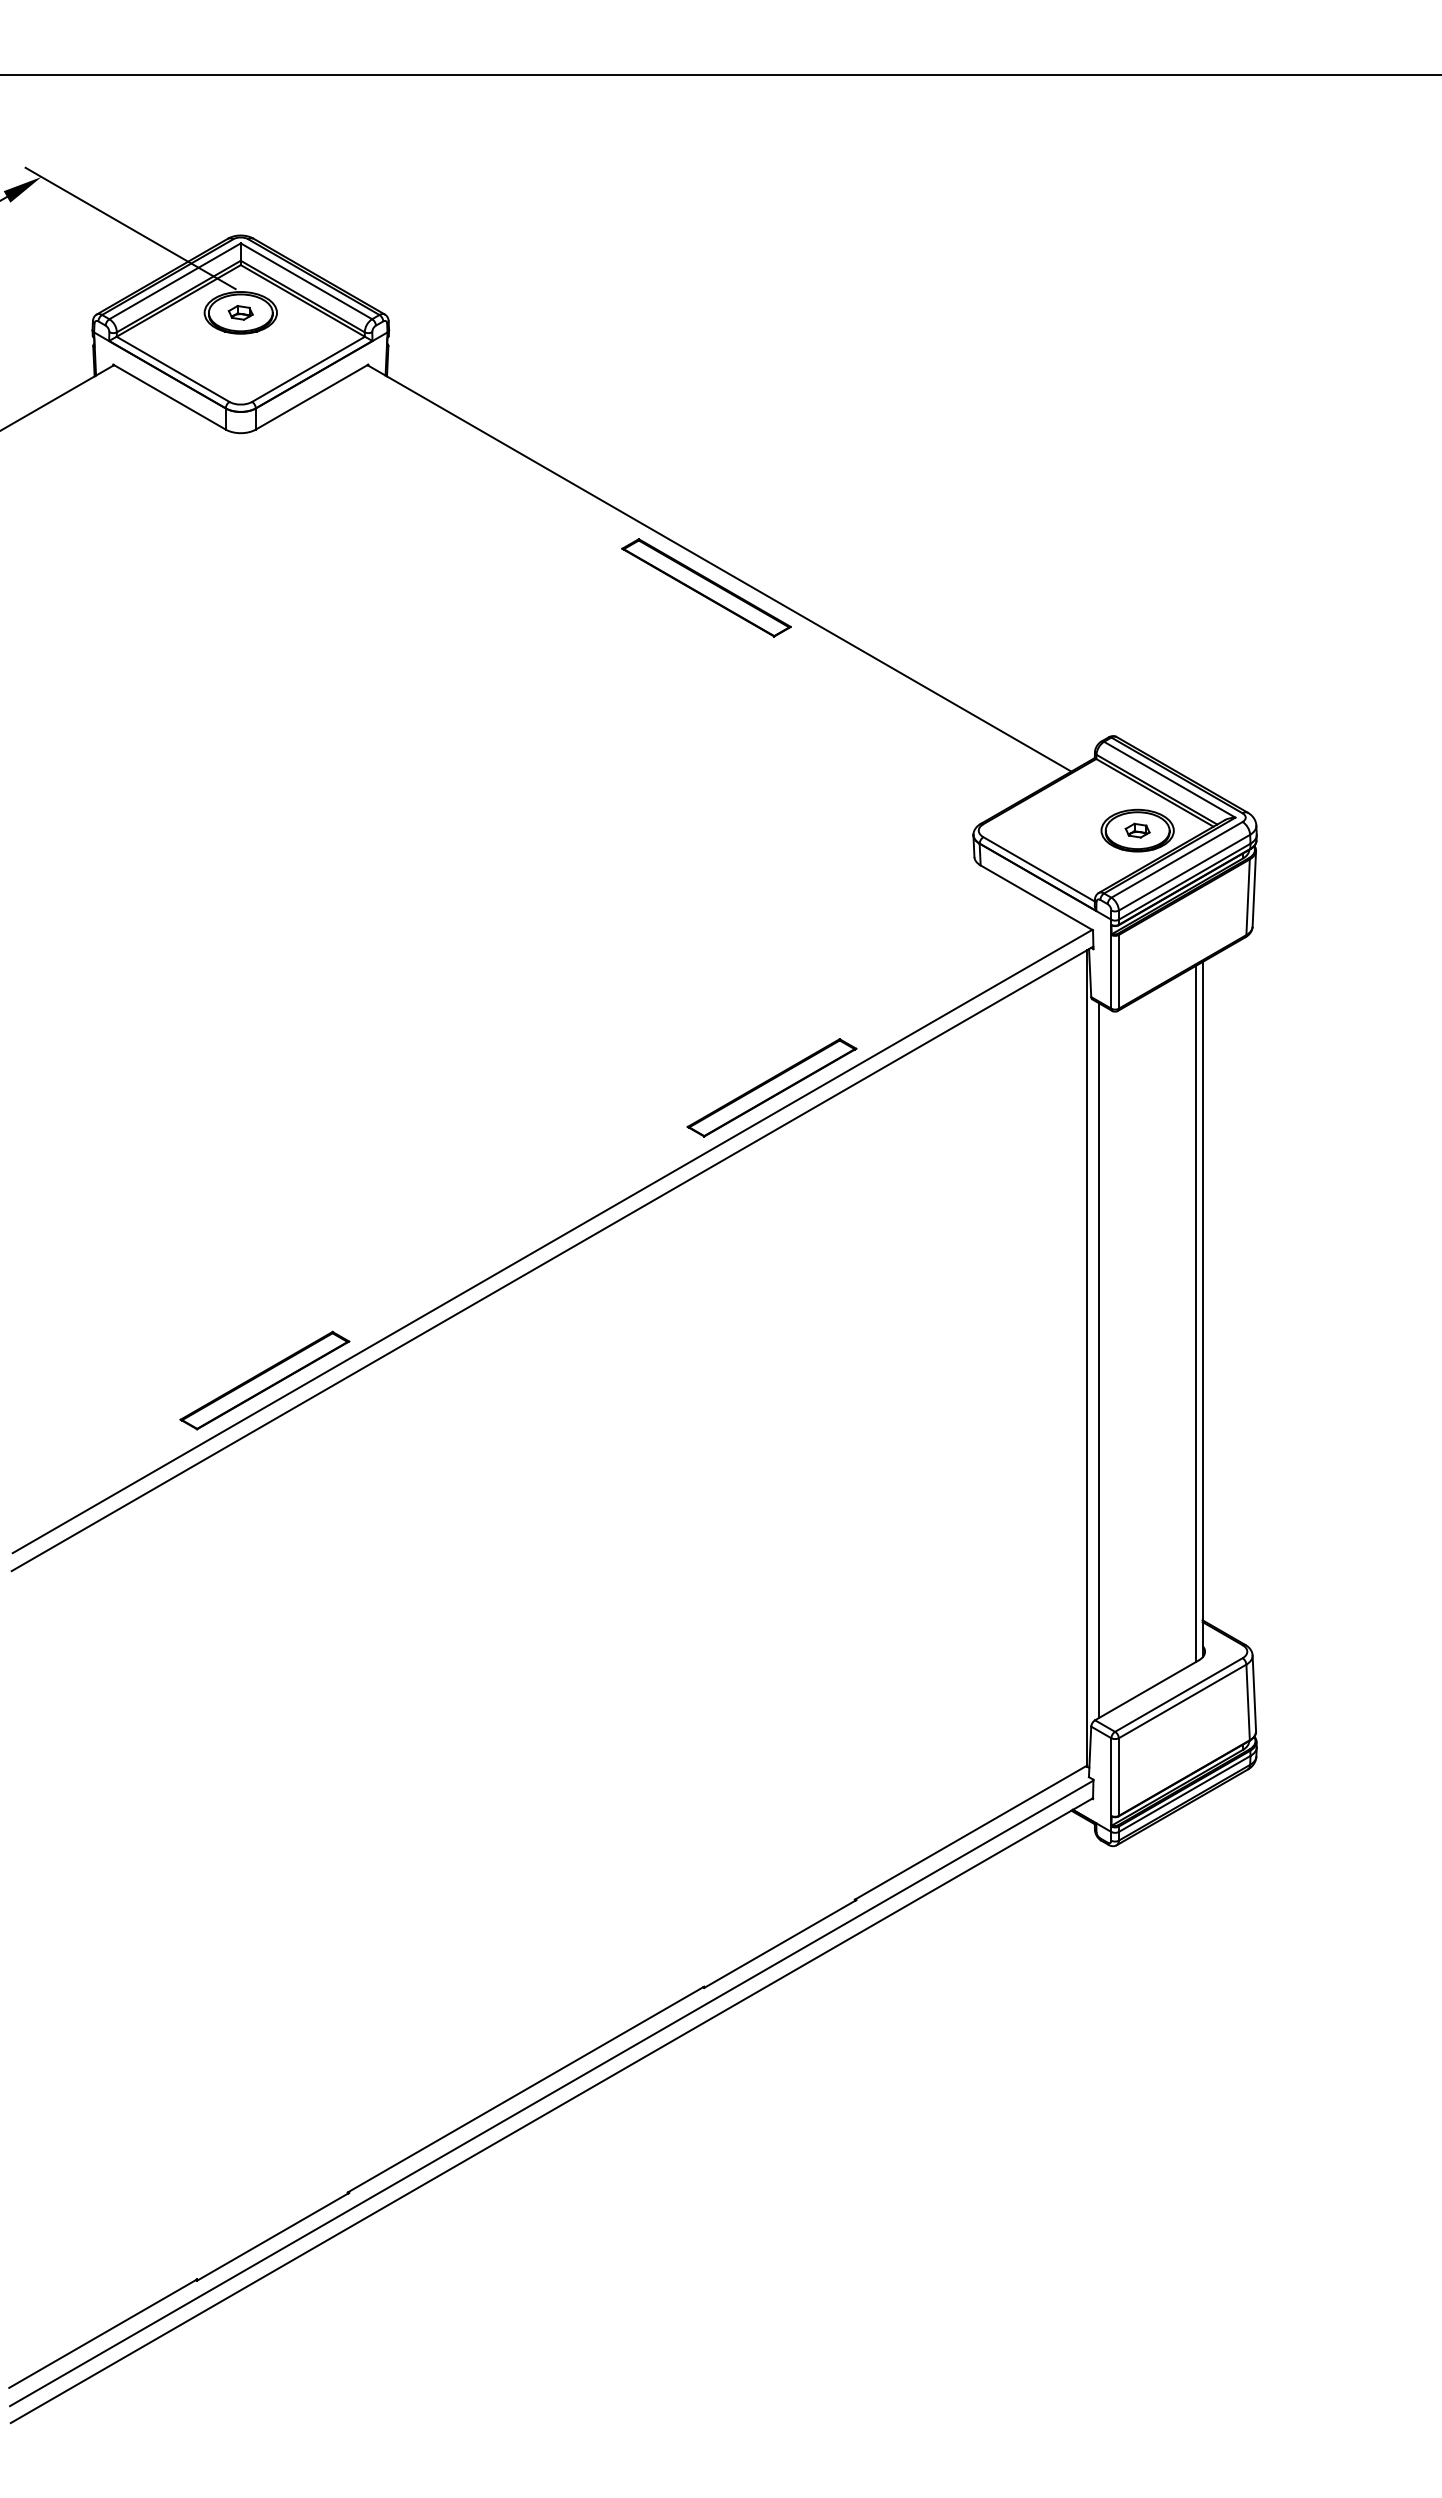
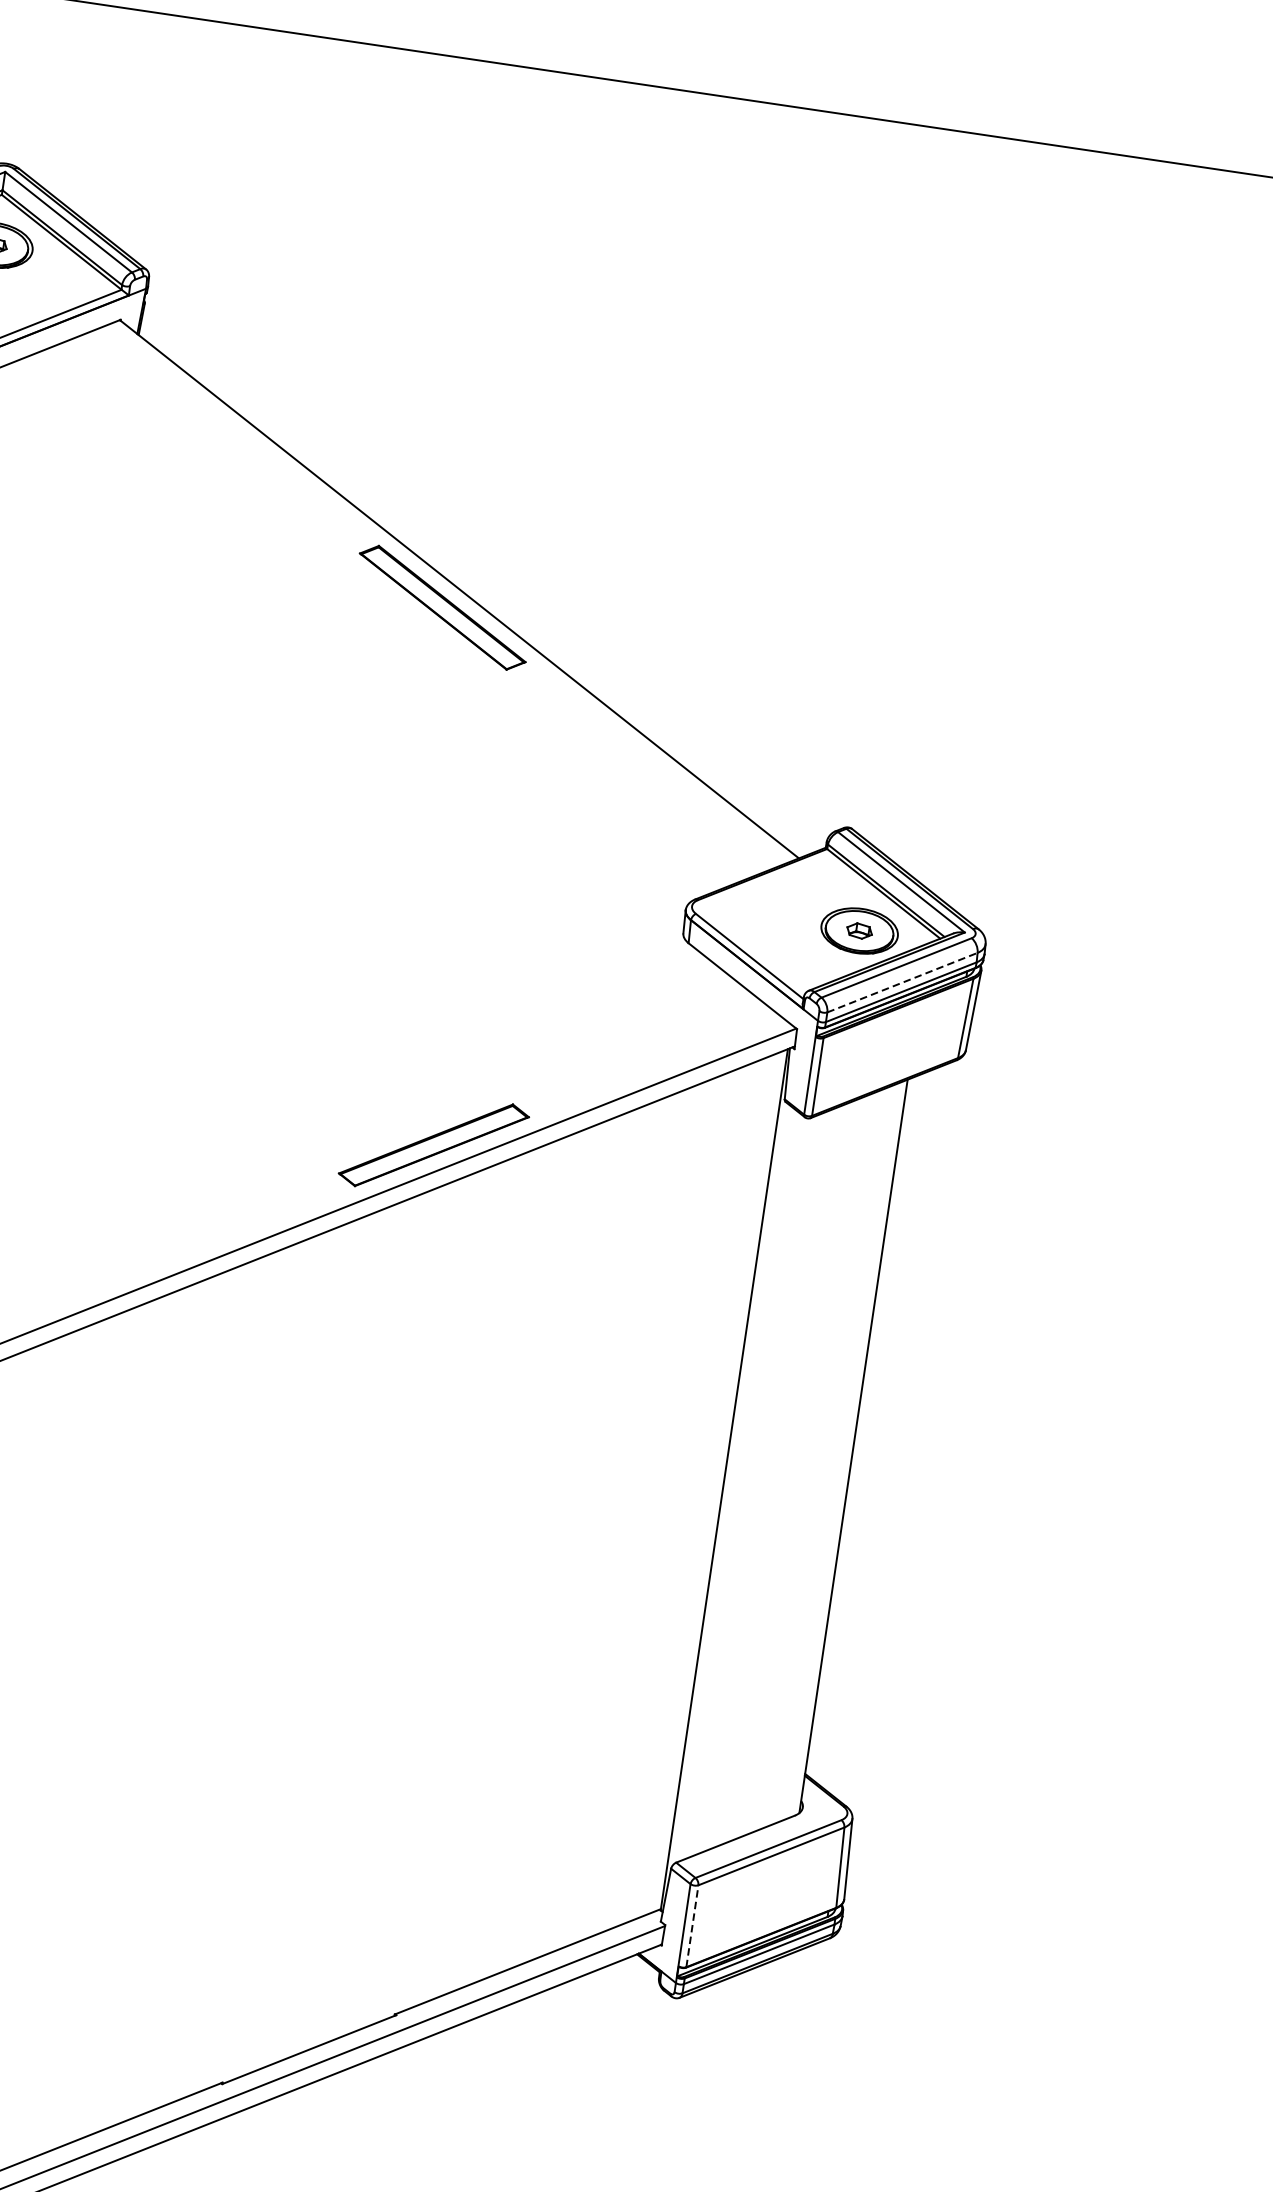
line: (1184, 872) -> (902, 982), solid -> dashed
line: (1196, 1313) -> (846, 1449), removed
line: (1098, 1360) -> (735, 1483), removed
line: (1118, 1777) -> (691, 1926), solid -> dashed

